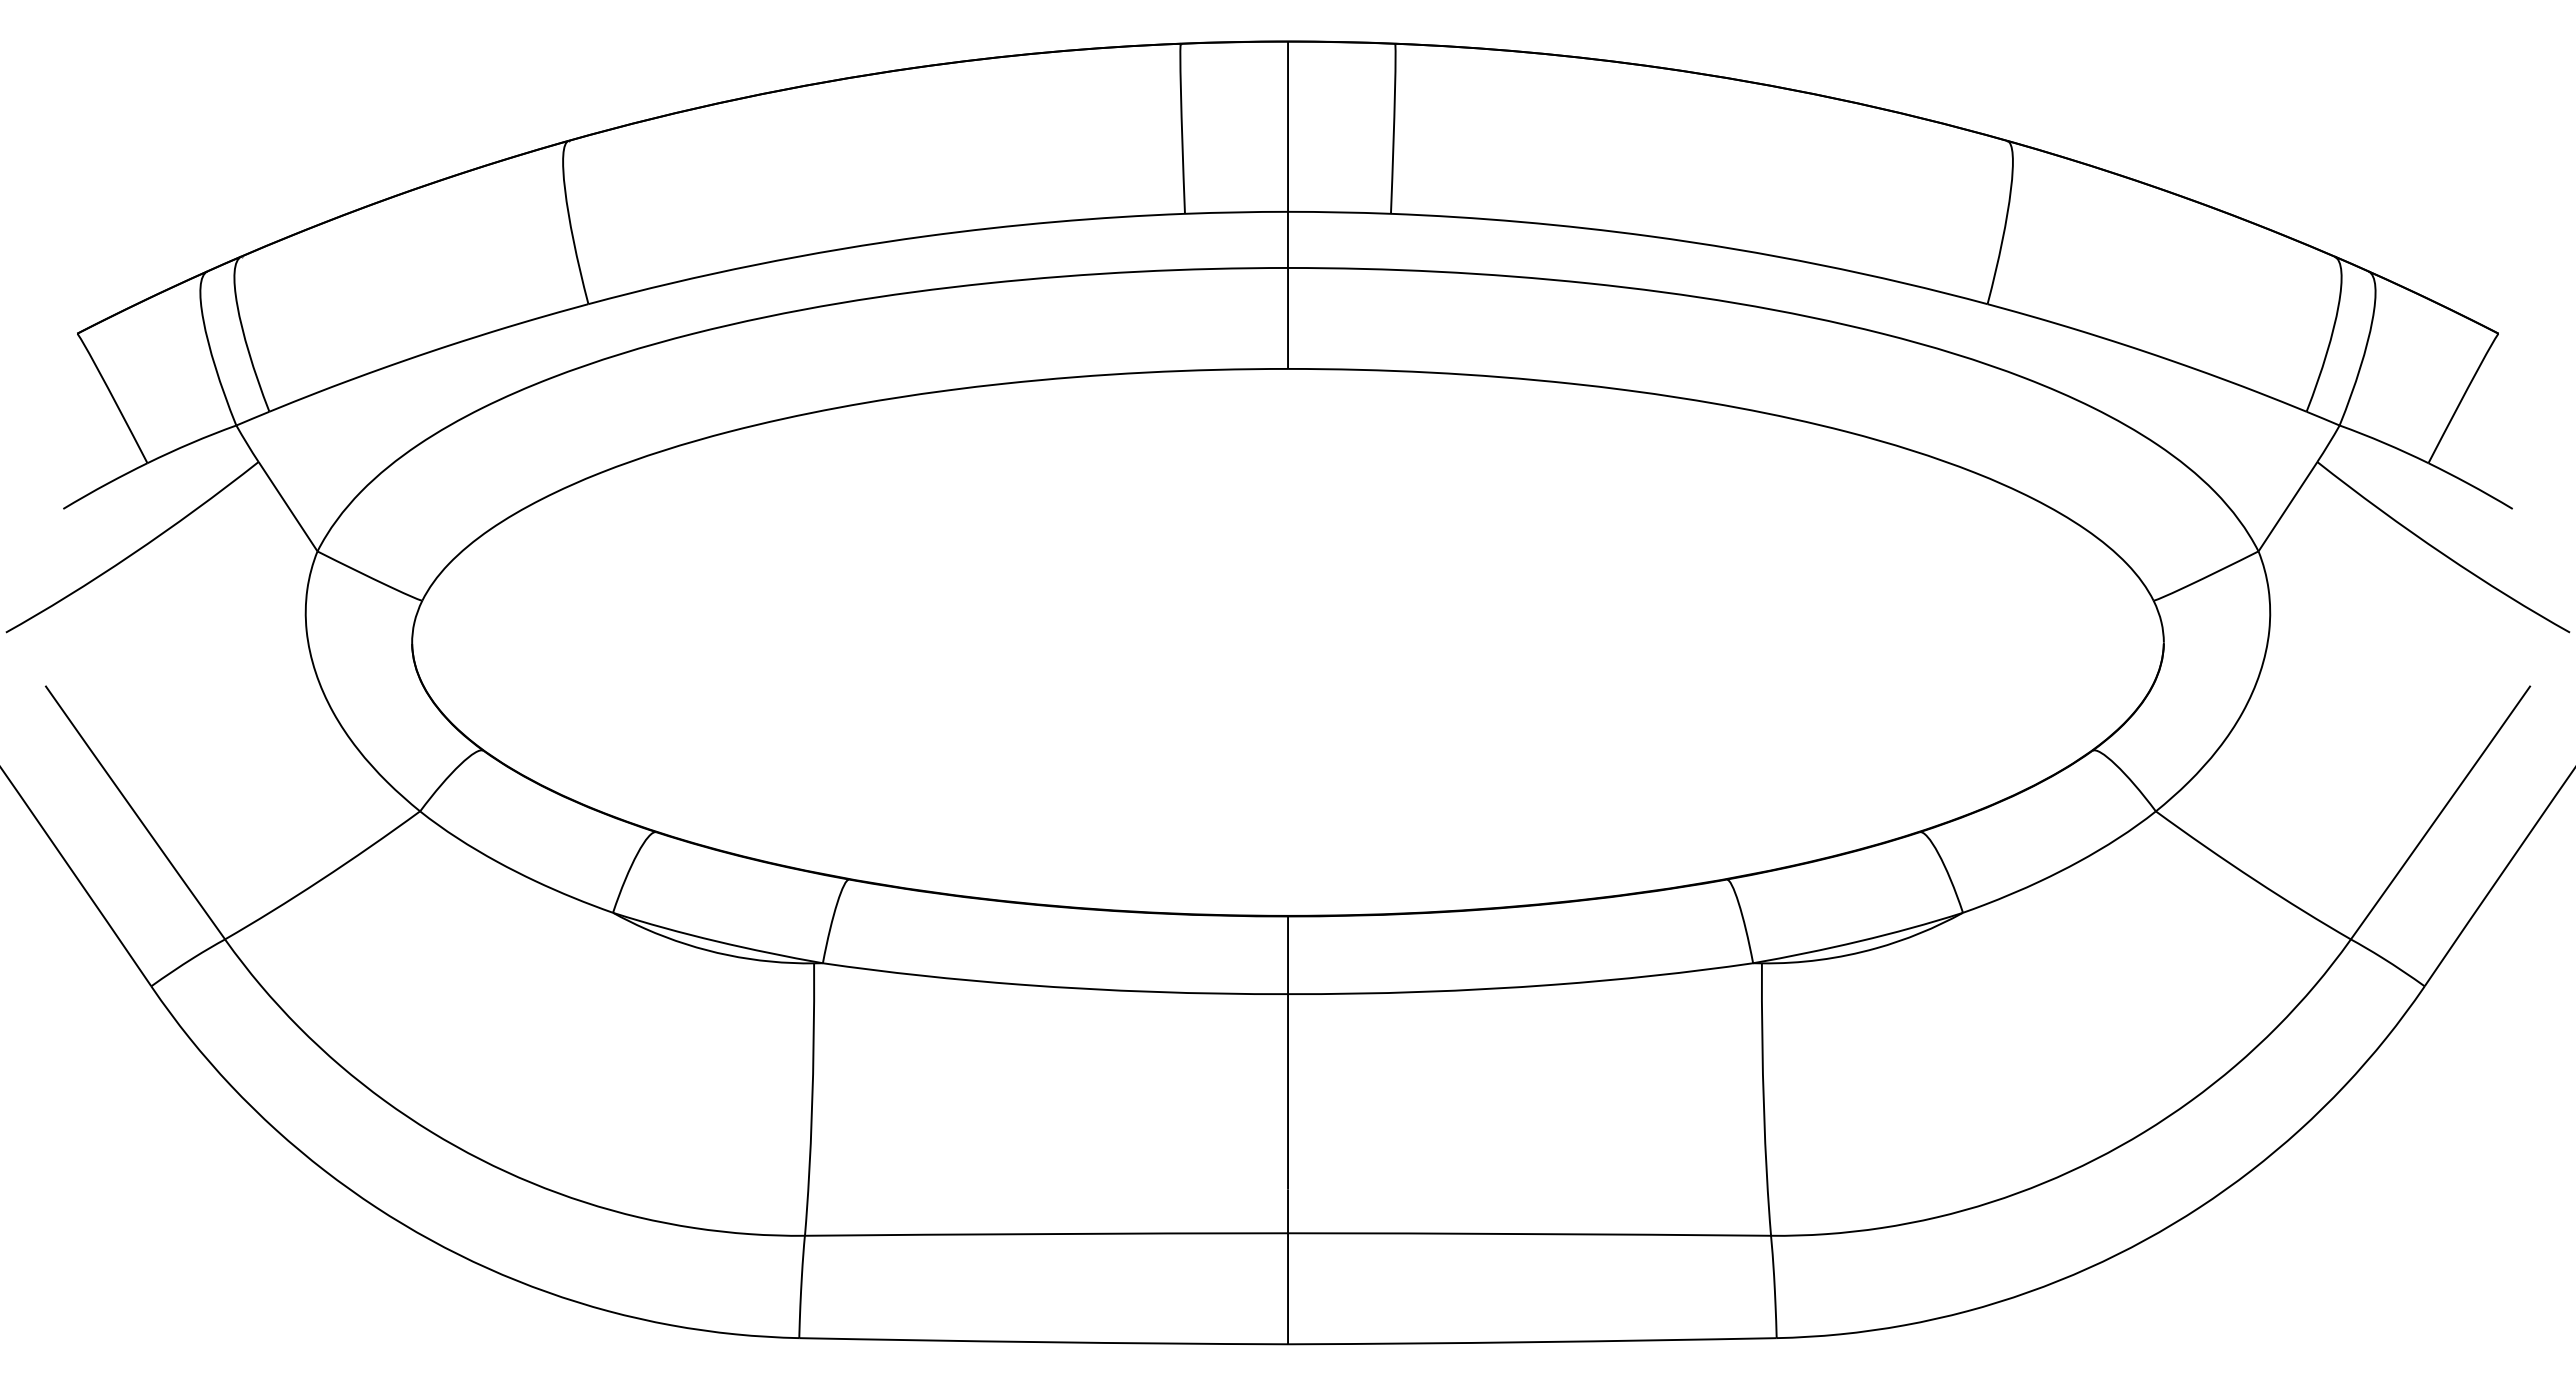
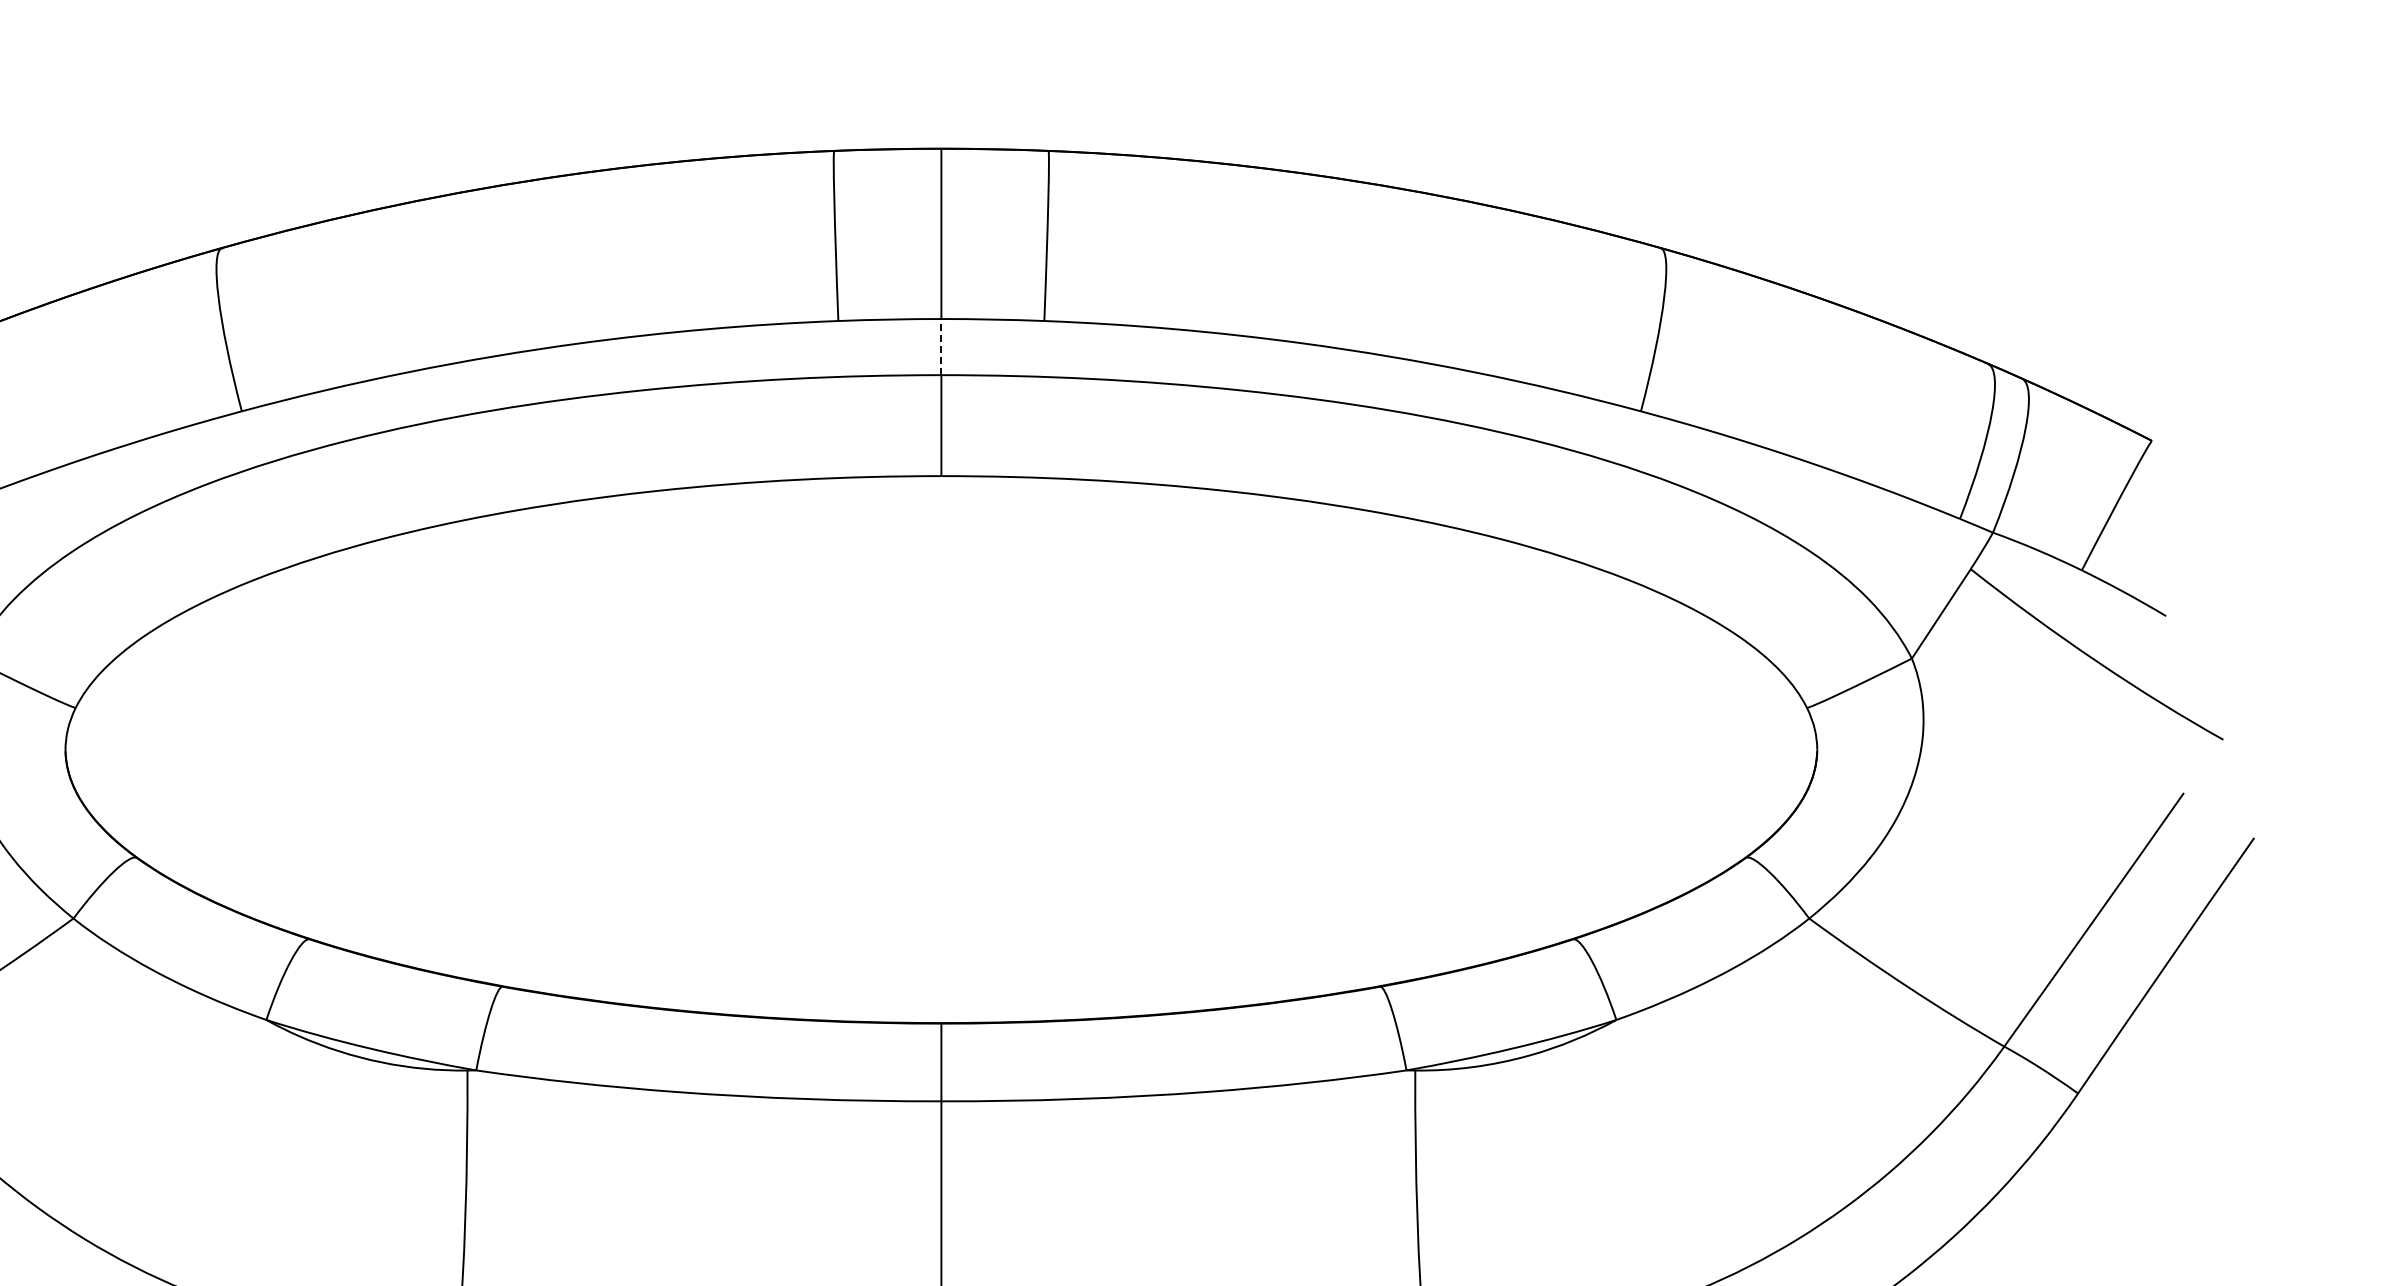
line: (1288, 239) -> (941, 346), solid -> dashed

